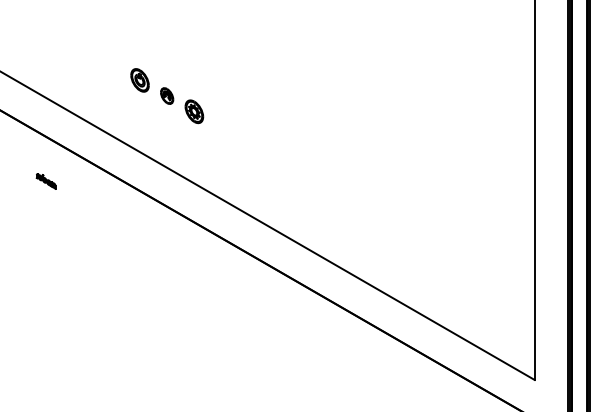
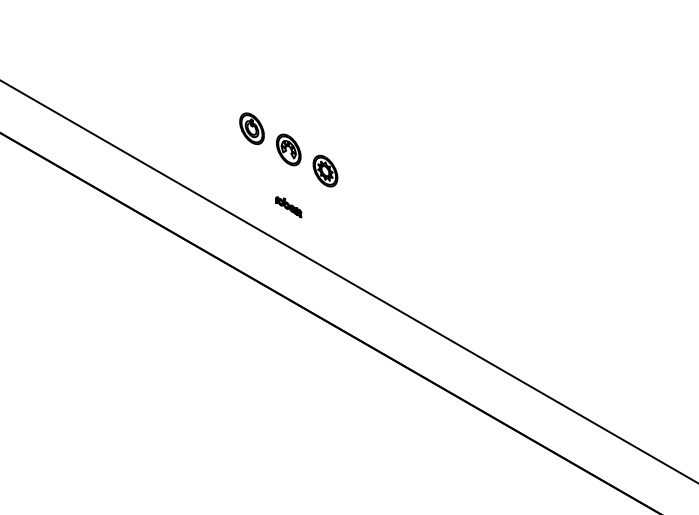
part: (166, 95) -> (287, 149), size x1.43
part: (45, 181) -> (287, 207), moved

